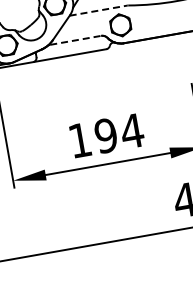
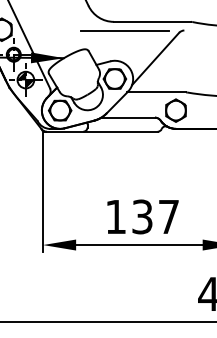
line: (99, 10) -> (157, 92), dashed -> solid
line: (76, 40) -> (129, 117), dashed -> solid
text: (118, 133) -> (155, 216), 194 -> 137

